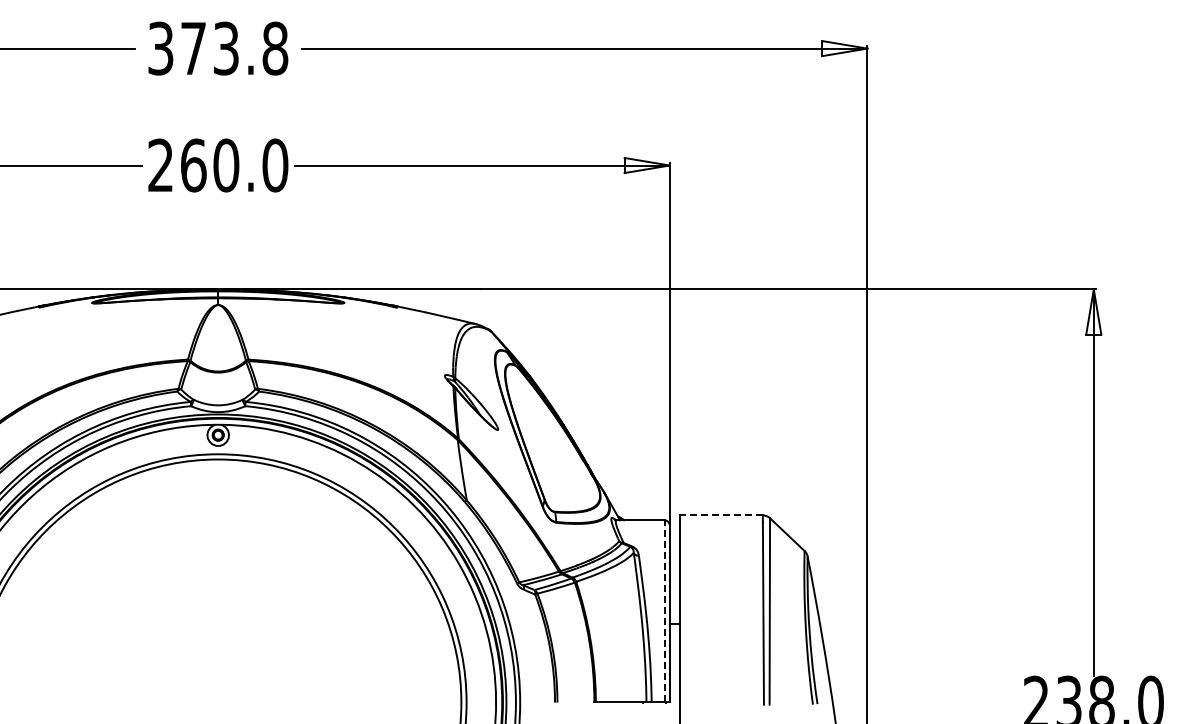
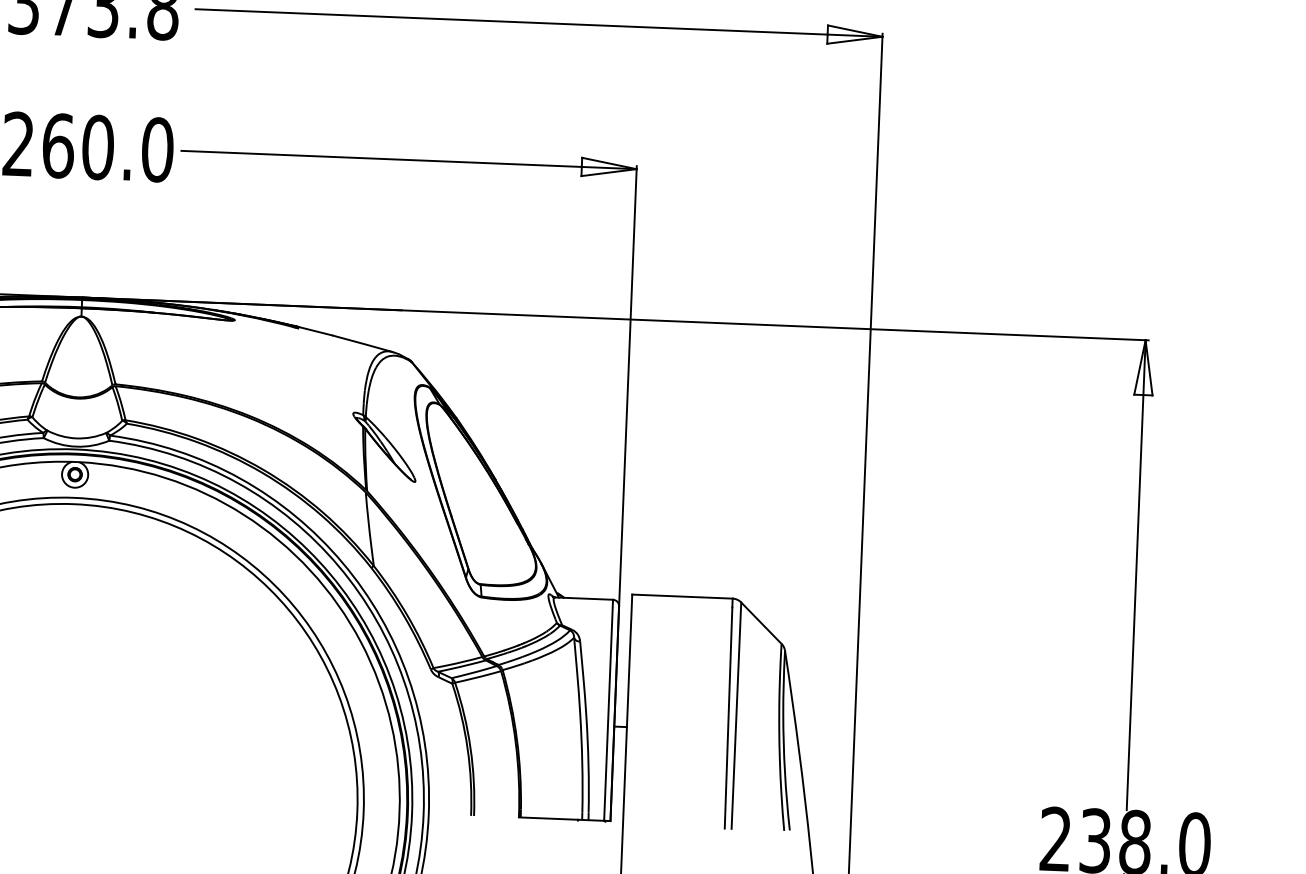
line: (721, 515) -> (682, 596), dashed -> solid
line: (664, 610) -> (608, 709), dashed -> solid

